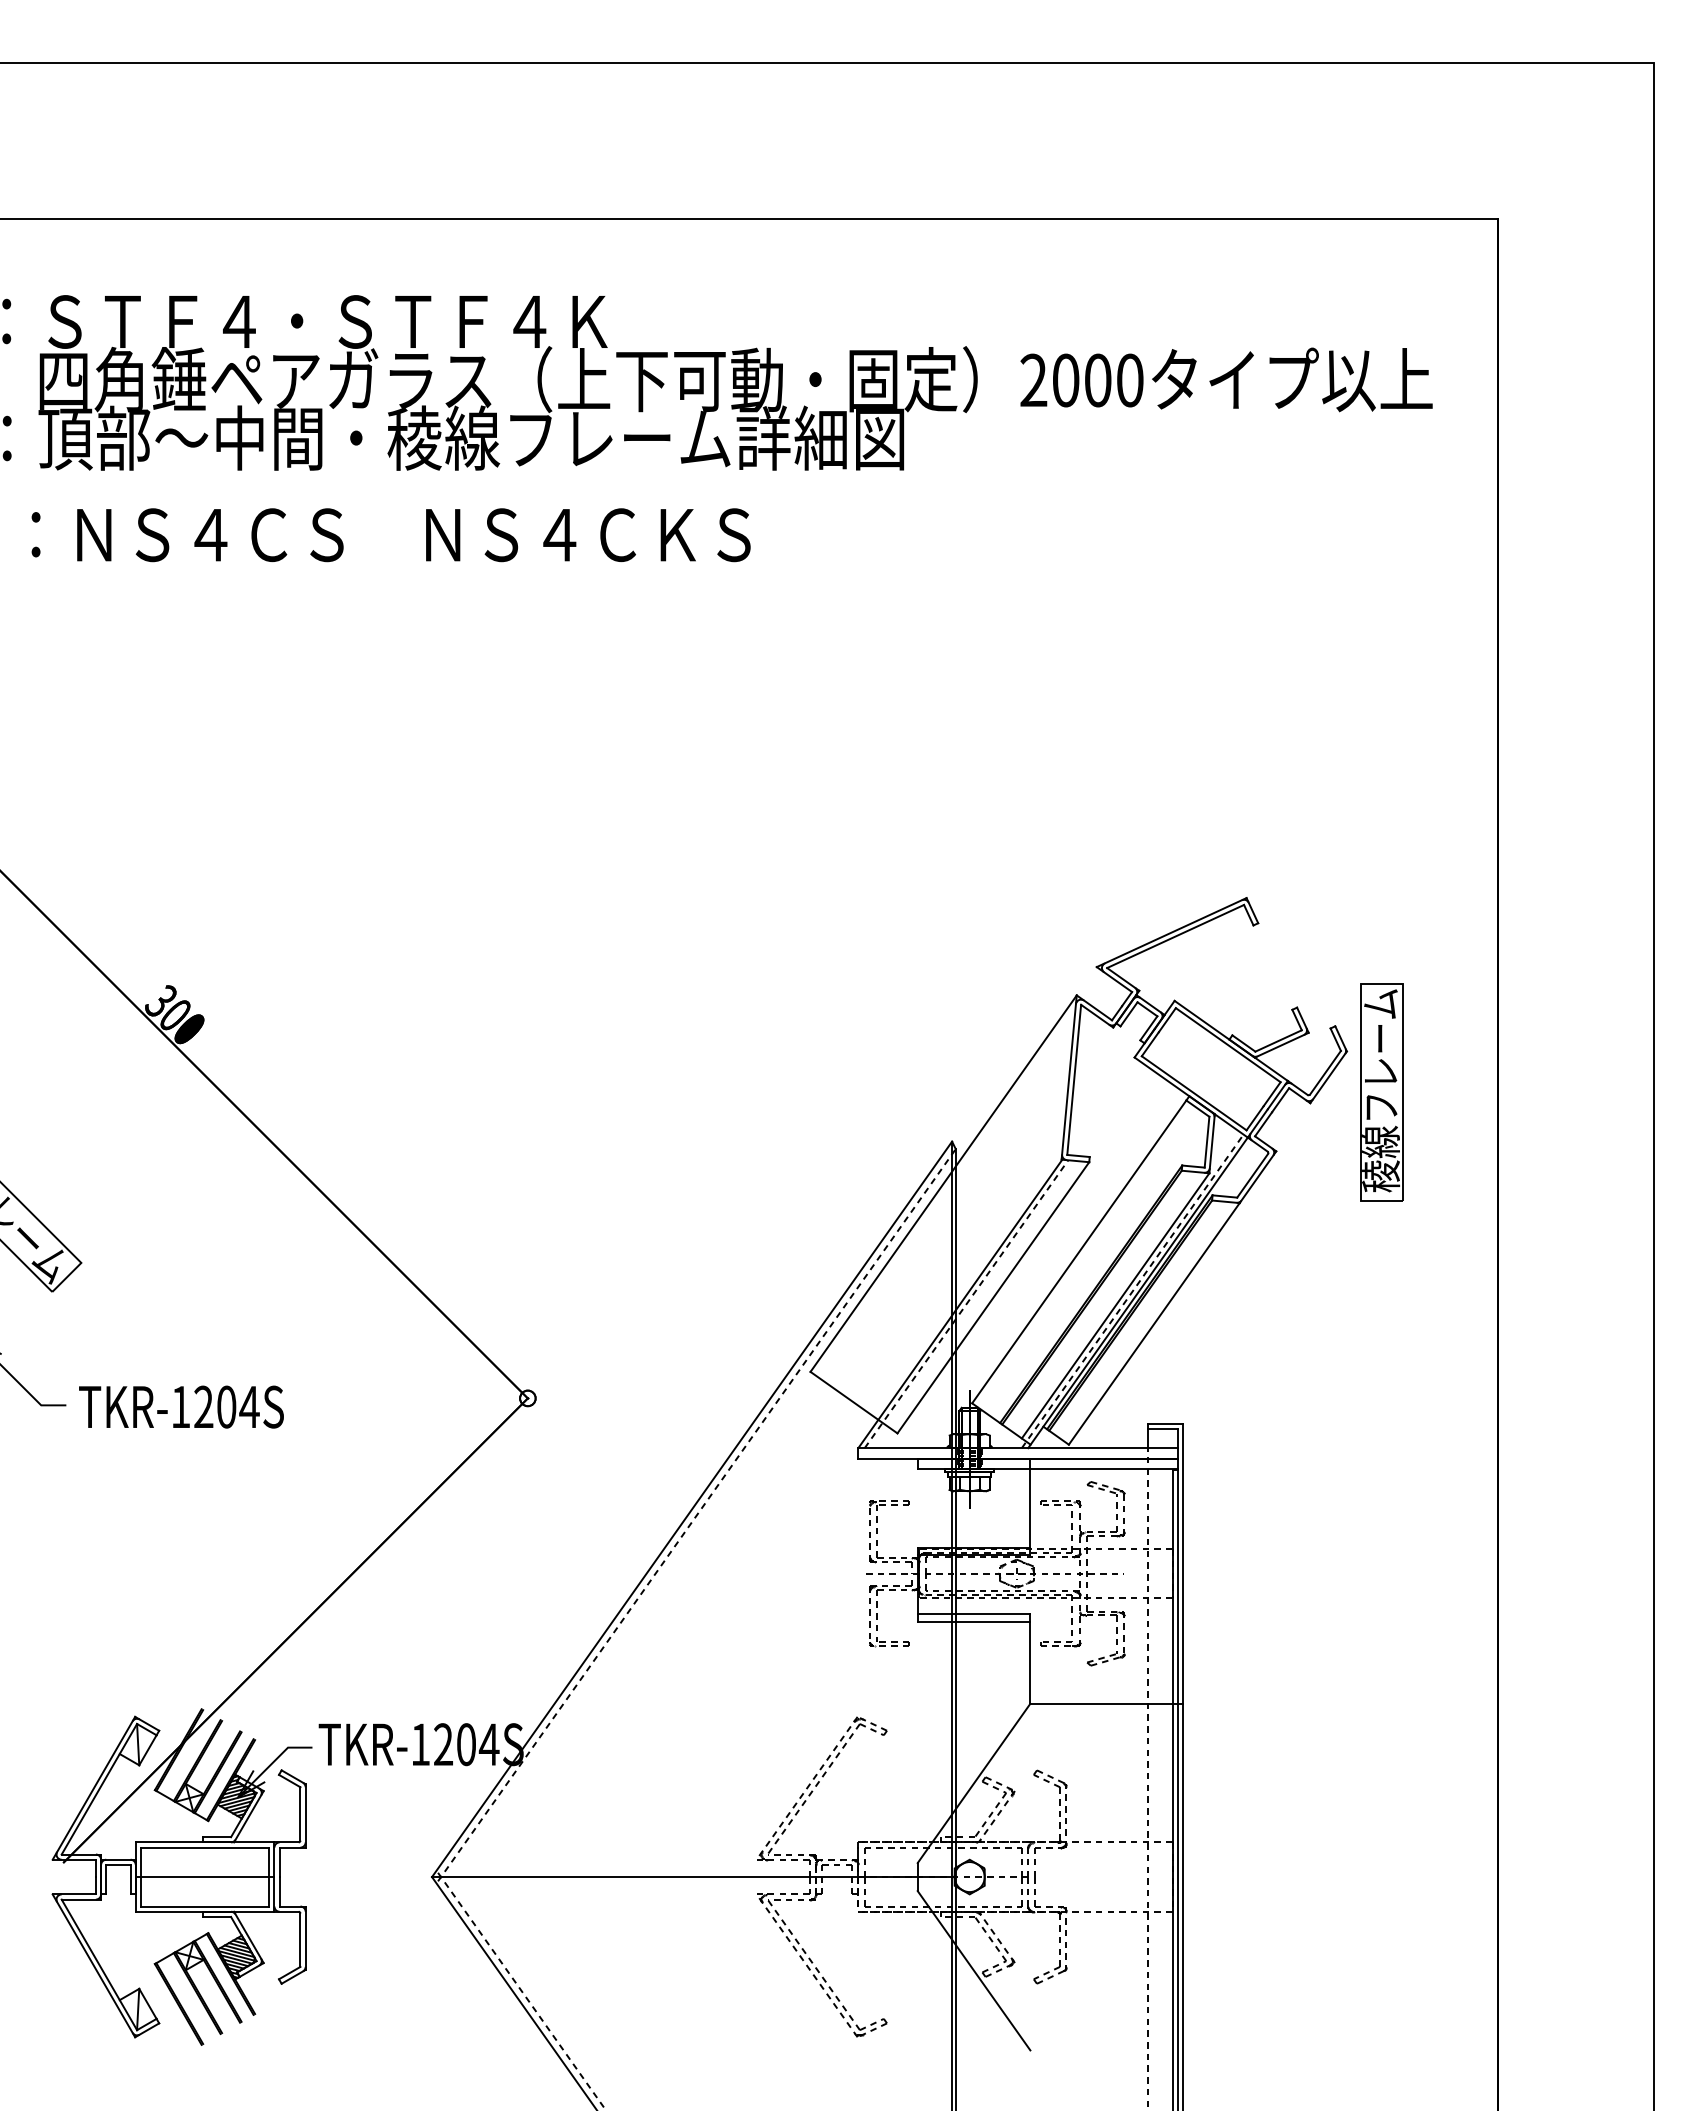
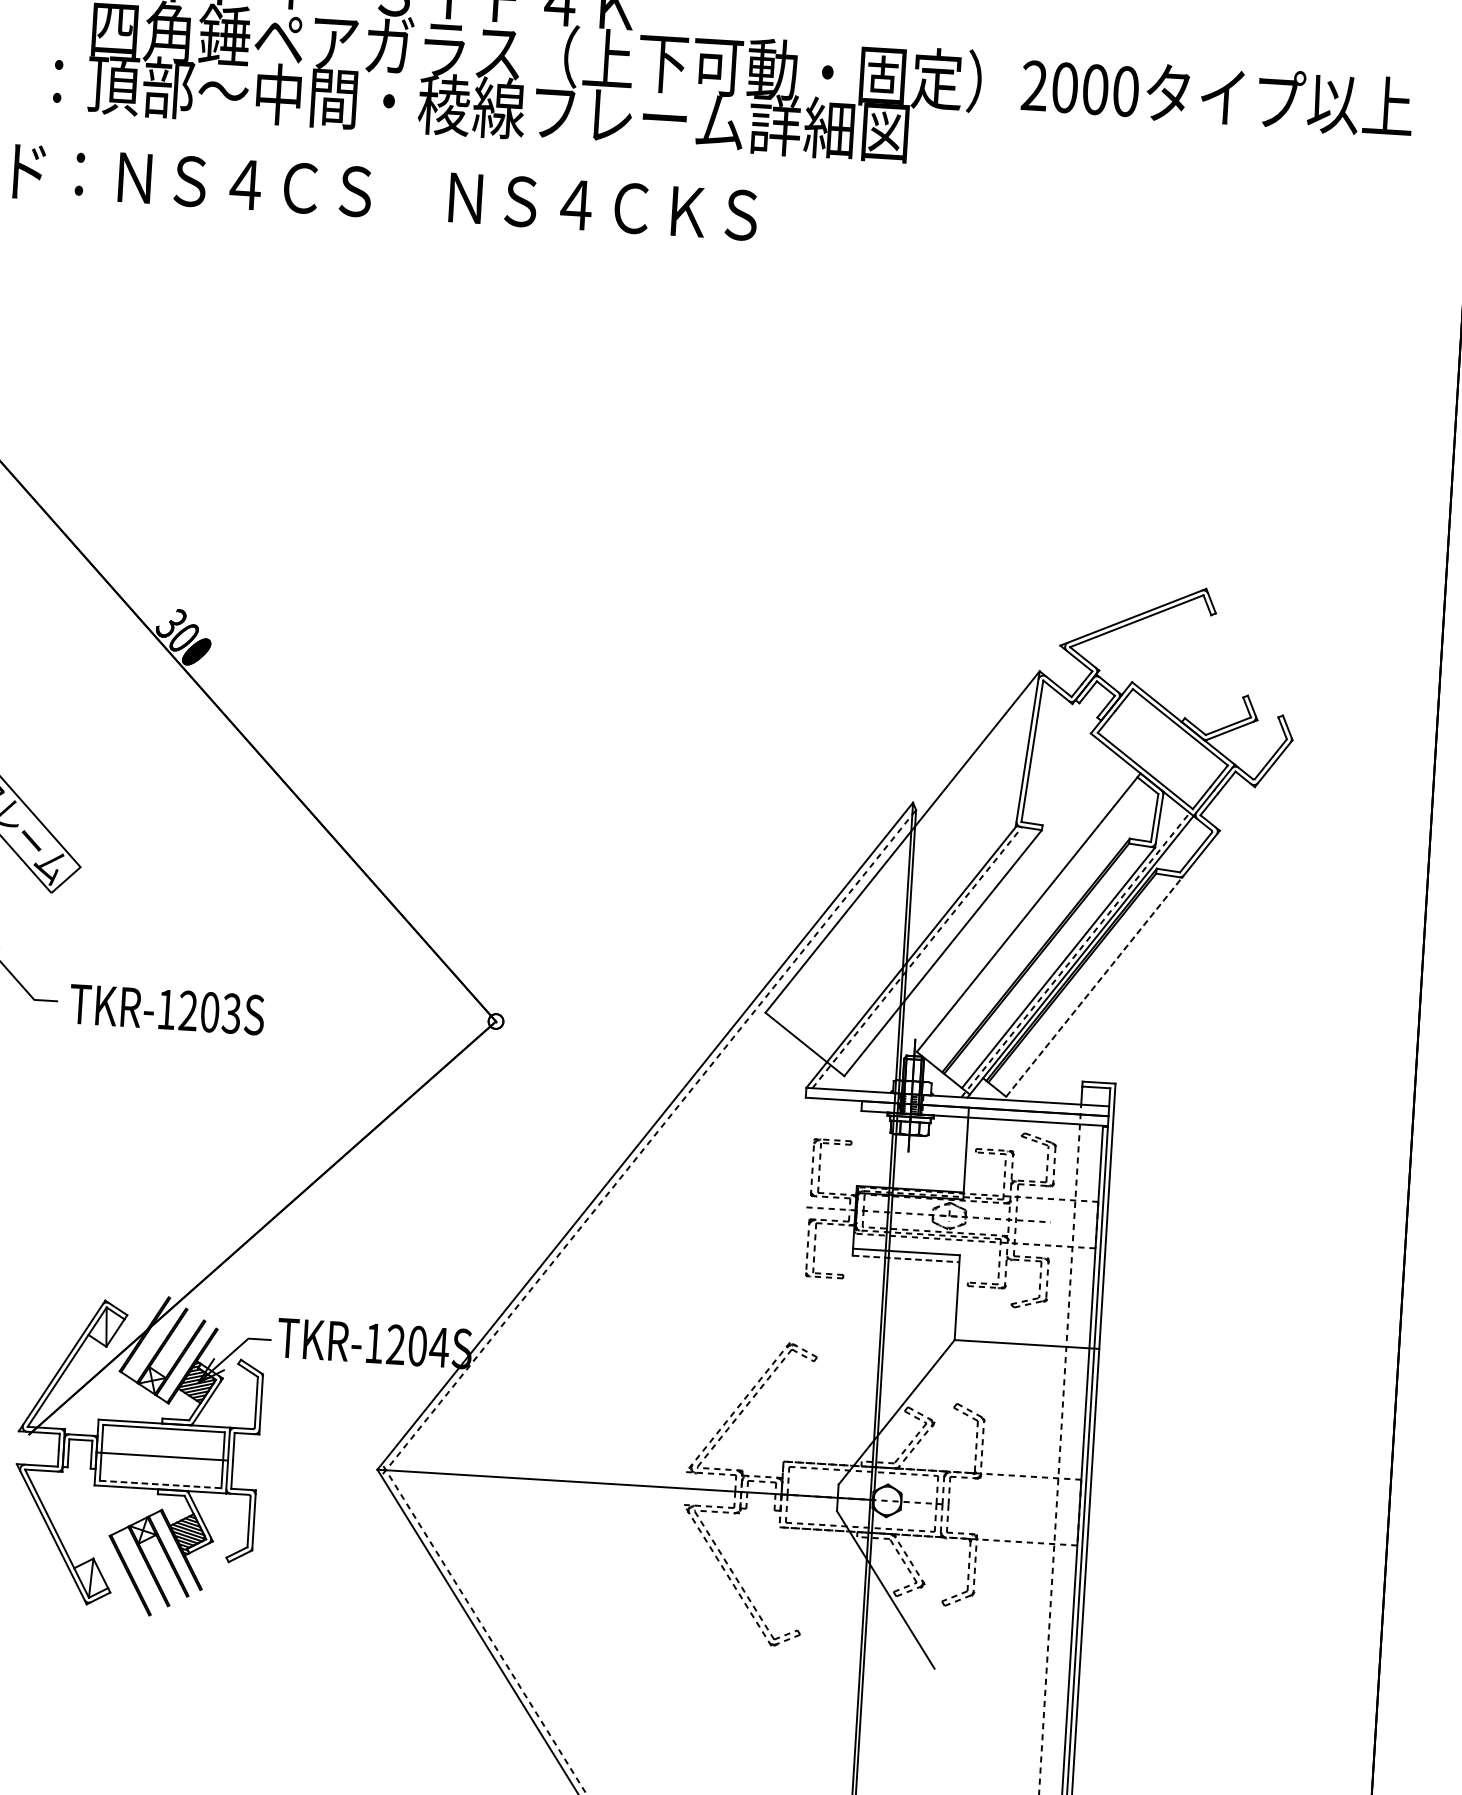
part: (1381, 1092) -> (1322, 781), removed
line: (1154, 1323) -> (1094, 986), solid -> dashed
text: (249, 1406) -> (231, 1013), TKR-1204S -> TKR-1203S
line: (974, 1621) -> (906, 1258), solid -> dashed
line: (205, 1906) -> (160, 1484), solid -> dashed

